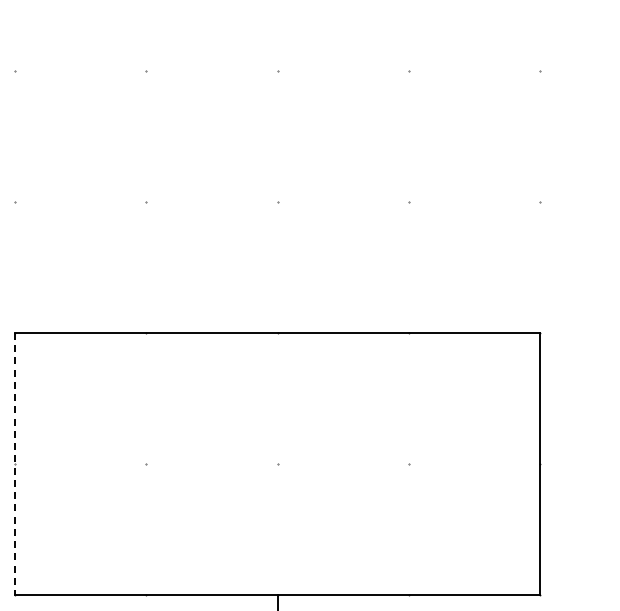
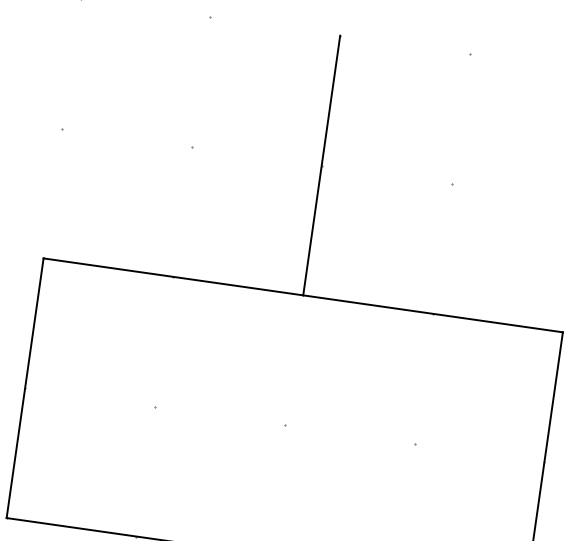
line: (277, 201) -> (321, 165), added
line: (15, 464) -> (25, 388), dashed -> solid

